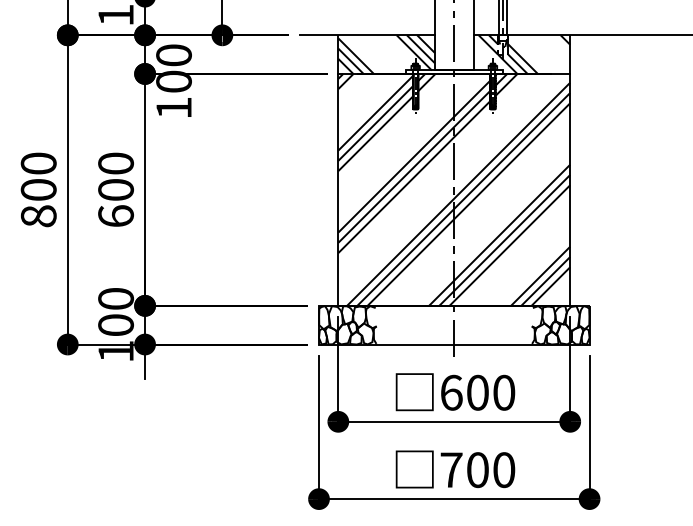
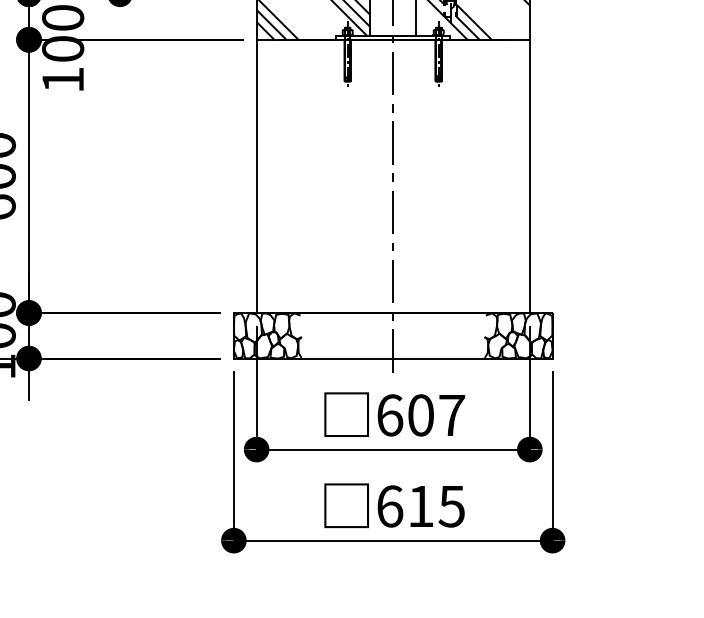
hatch: (454, 189) -> (393, 175), removed
text: (504, 392) -> (452, 415), 600 -> 607
text: (477, 470) -> (420, 506), 700 -> 615

